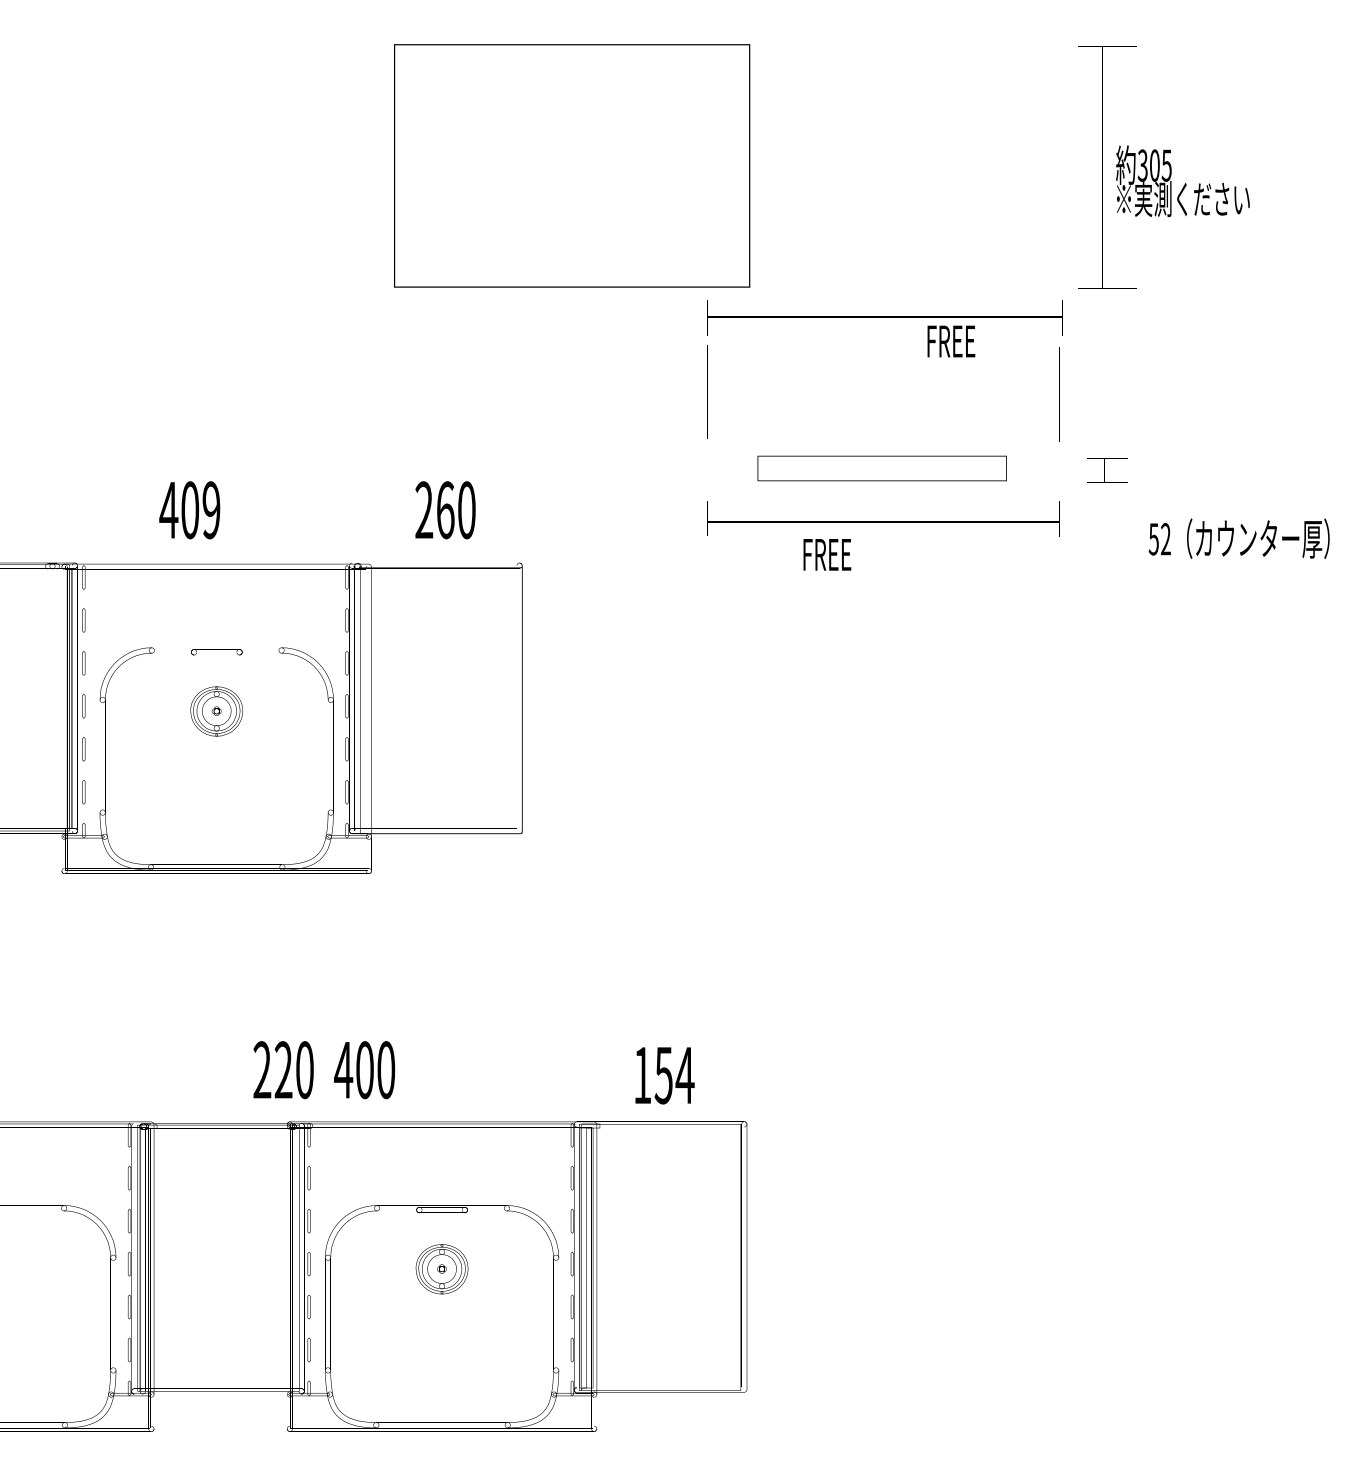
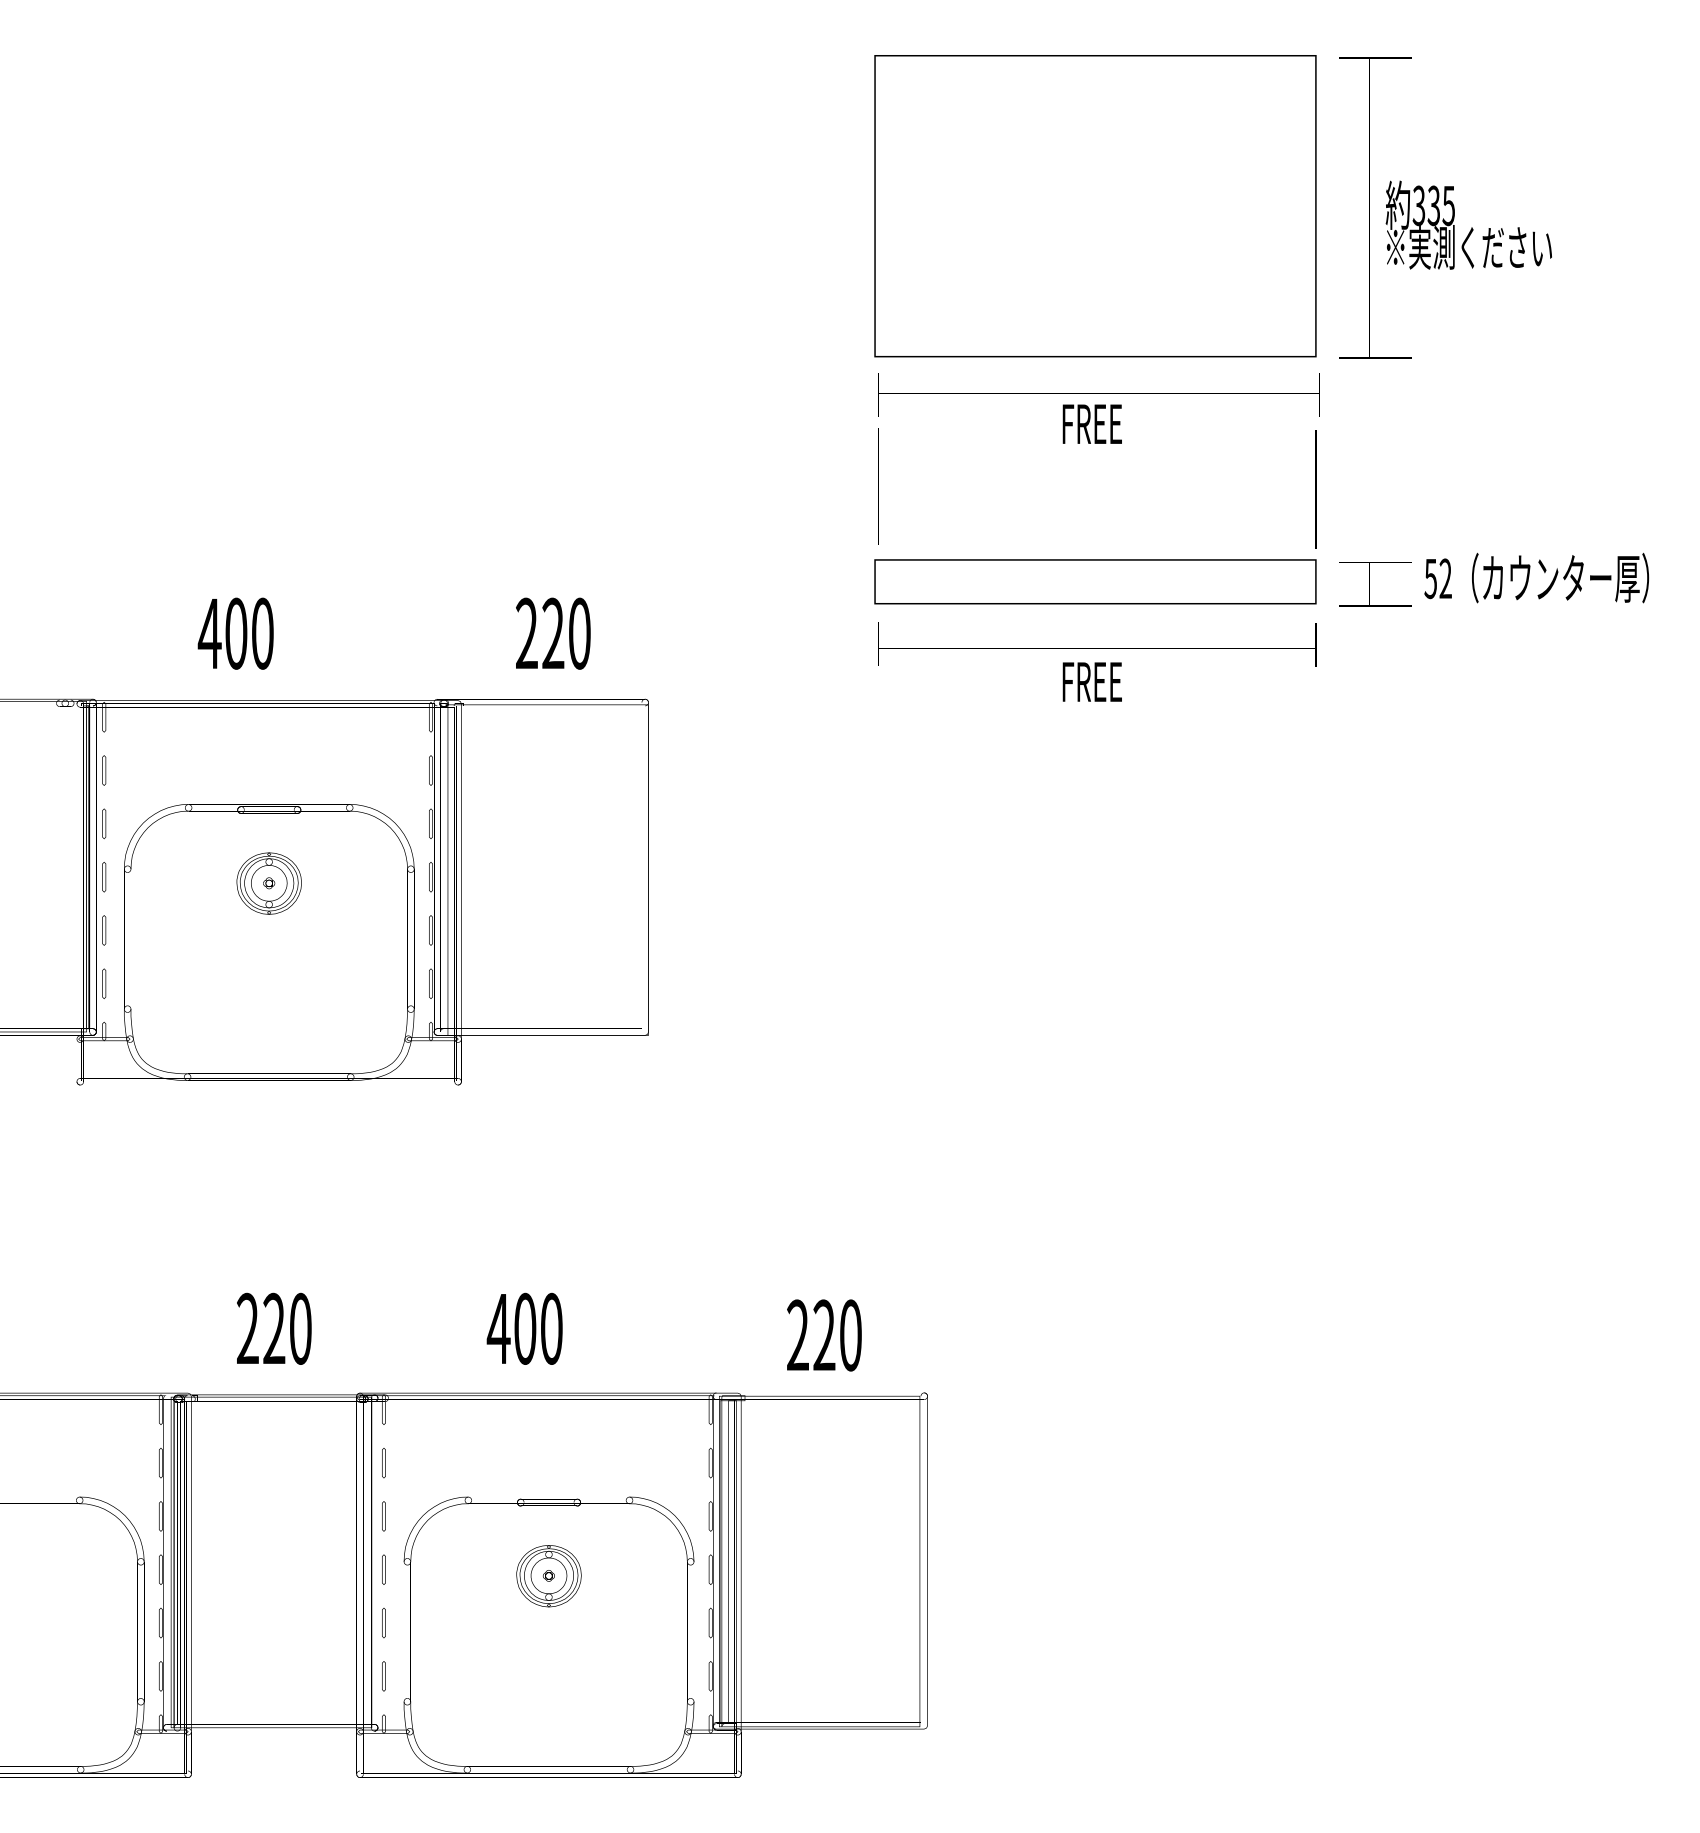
text: (1154, 165) -> (1433, 205), 305 -> 335
part: (572, 166) -> (1095, 206), moved
text: (950, 340) -> (1091, 423), moved
part: (882, 468) -> (1095, 581), size x1.43
part: (1107, 470) -> (1375, 584), size x1.43
text: (211, 510) -> (262, 633), 409 -> 400
text: (445, 510) -> (553, 633), 260 -> 220
text: (1239, 538) -> (1536, 577), moved
text: (826, 554) -> (1091, 681), moved
text: (283, 1069) -> (274, 1328), moved
text: (364, 1069) -> (524, 1328), moved
text: (663, 1075) -> (824, 1335), 154 -> 220

